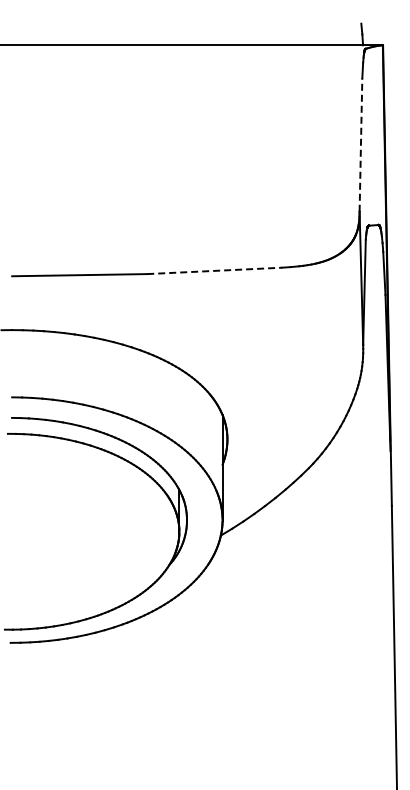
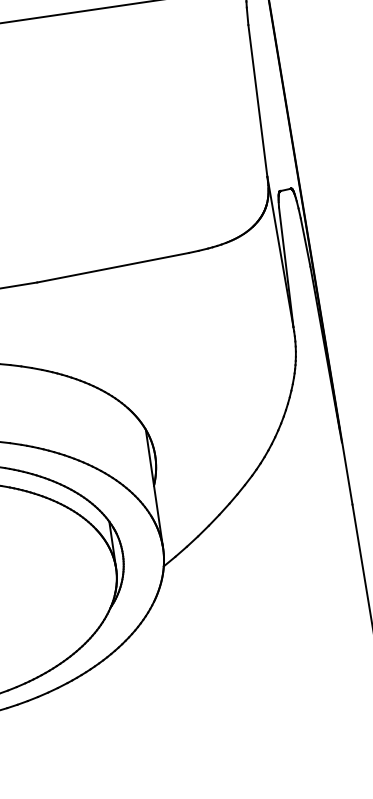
line: (360, 144) -> (257, 100), dashed -> solid
line: (214, 270) -> (112, 267), dashed -> solid

